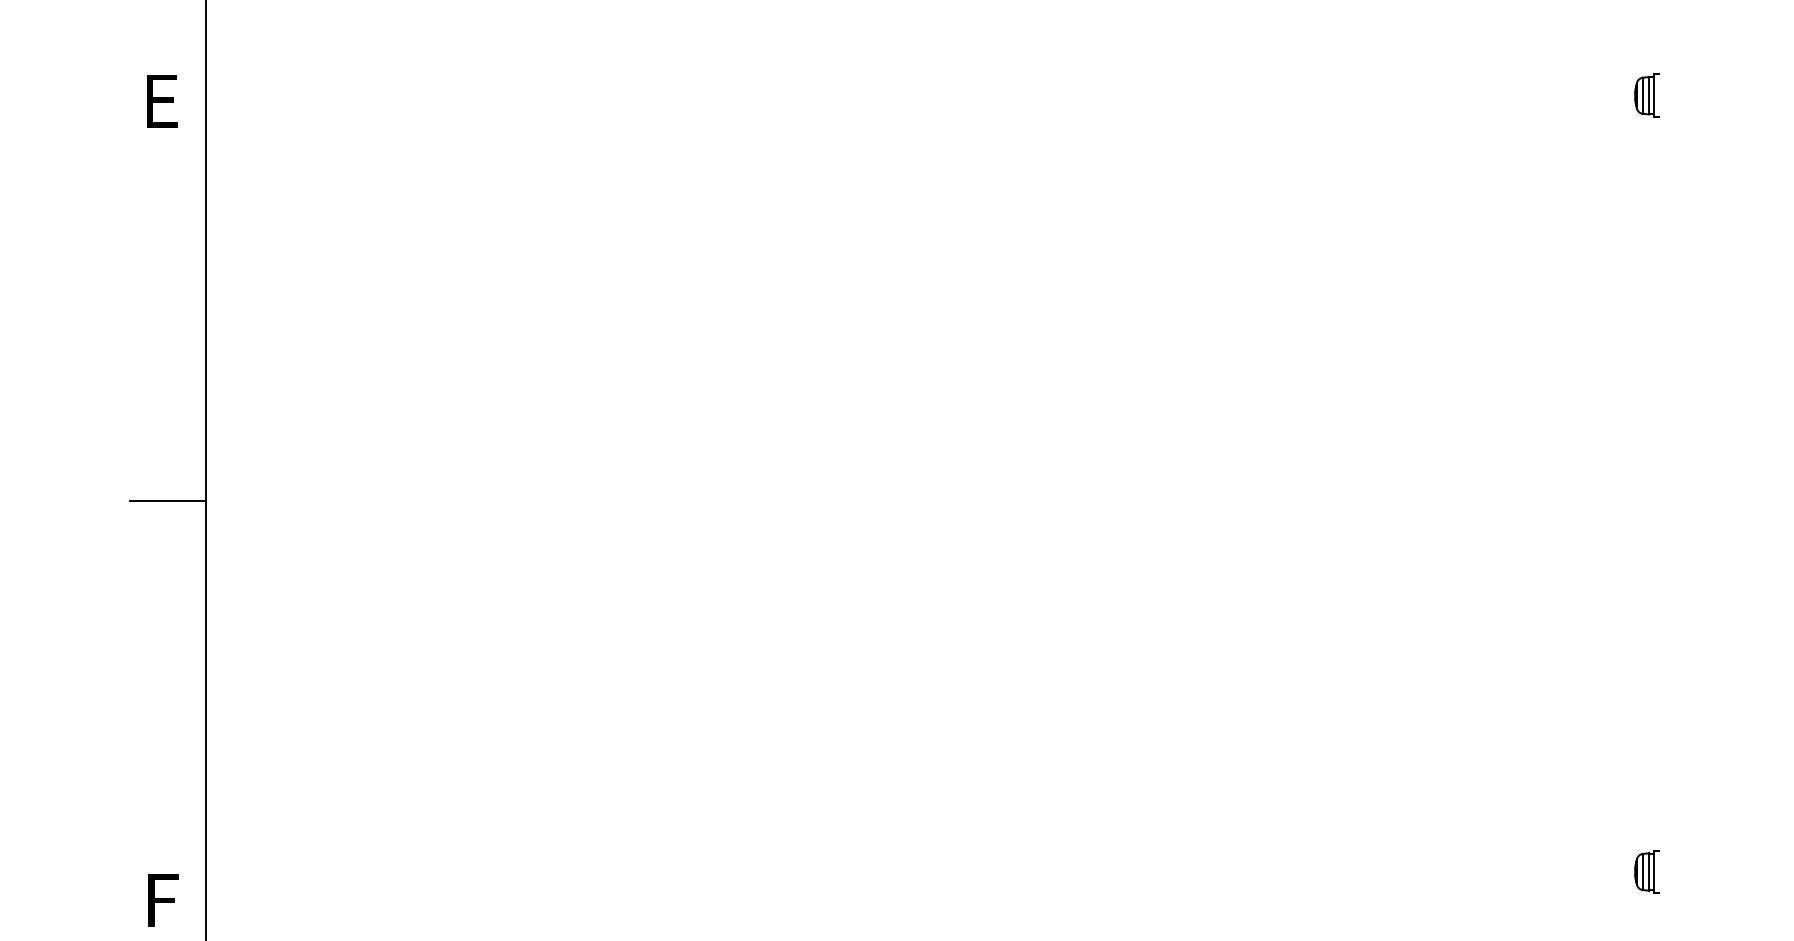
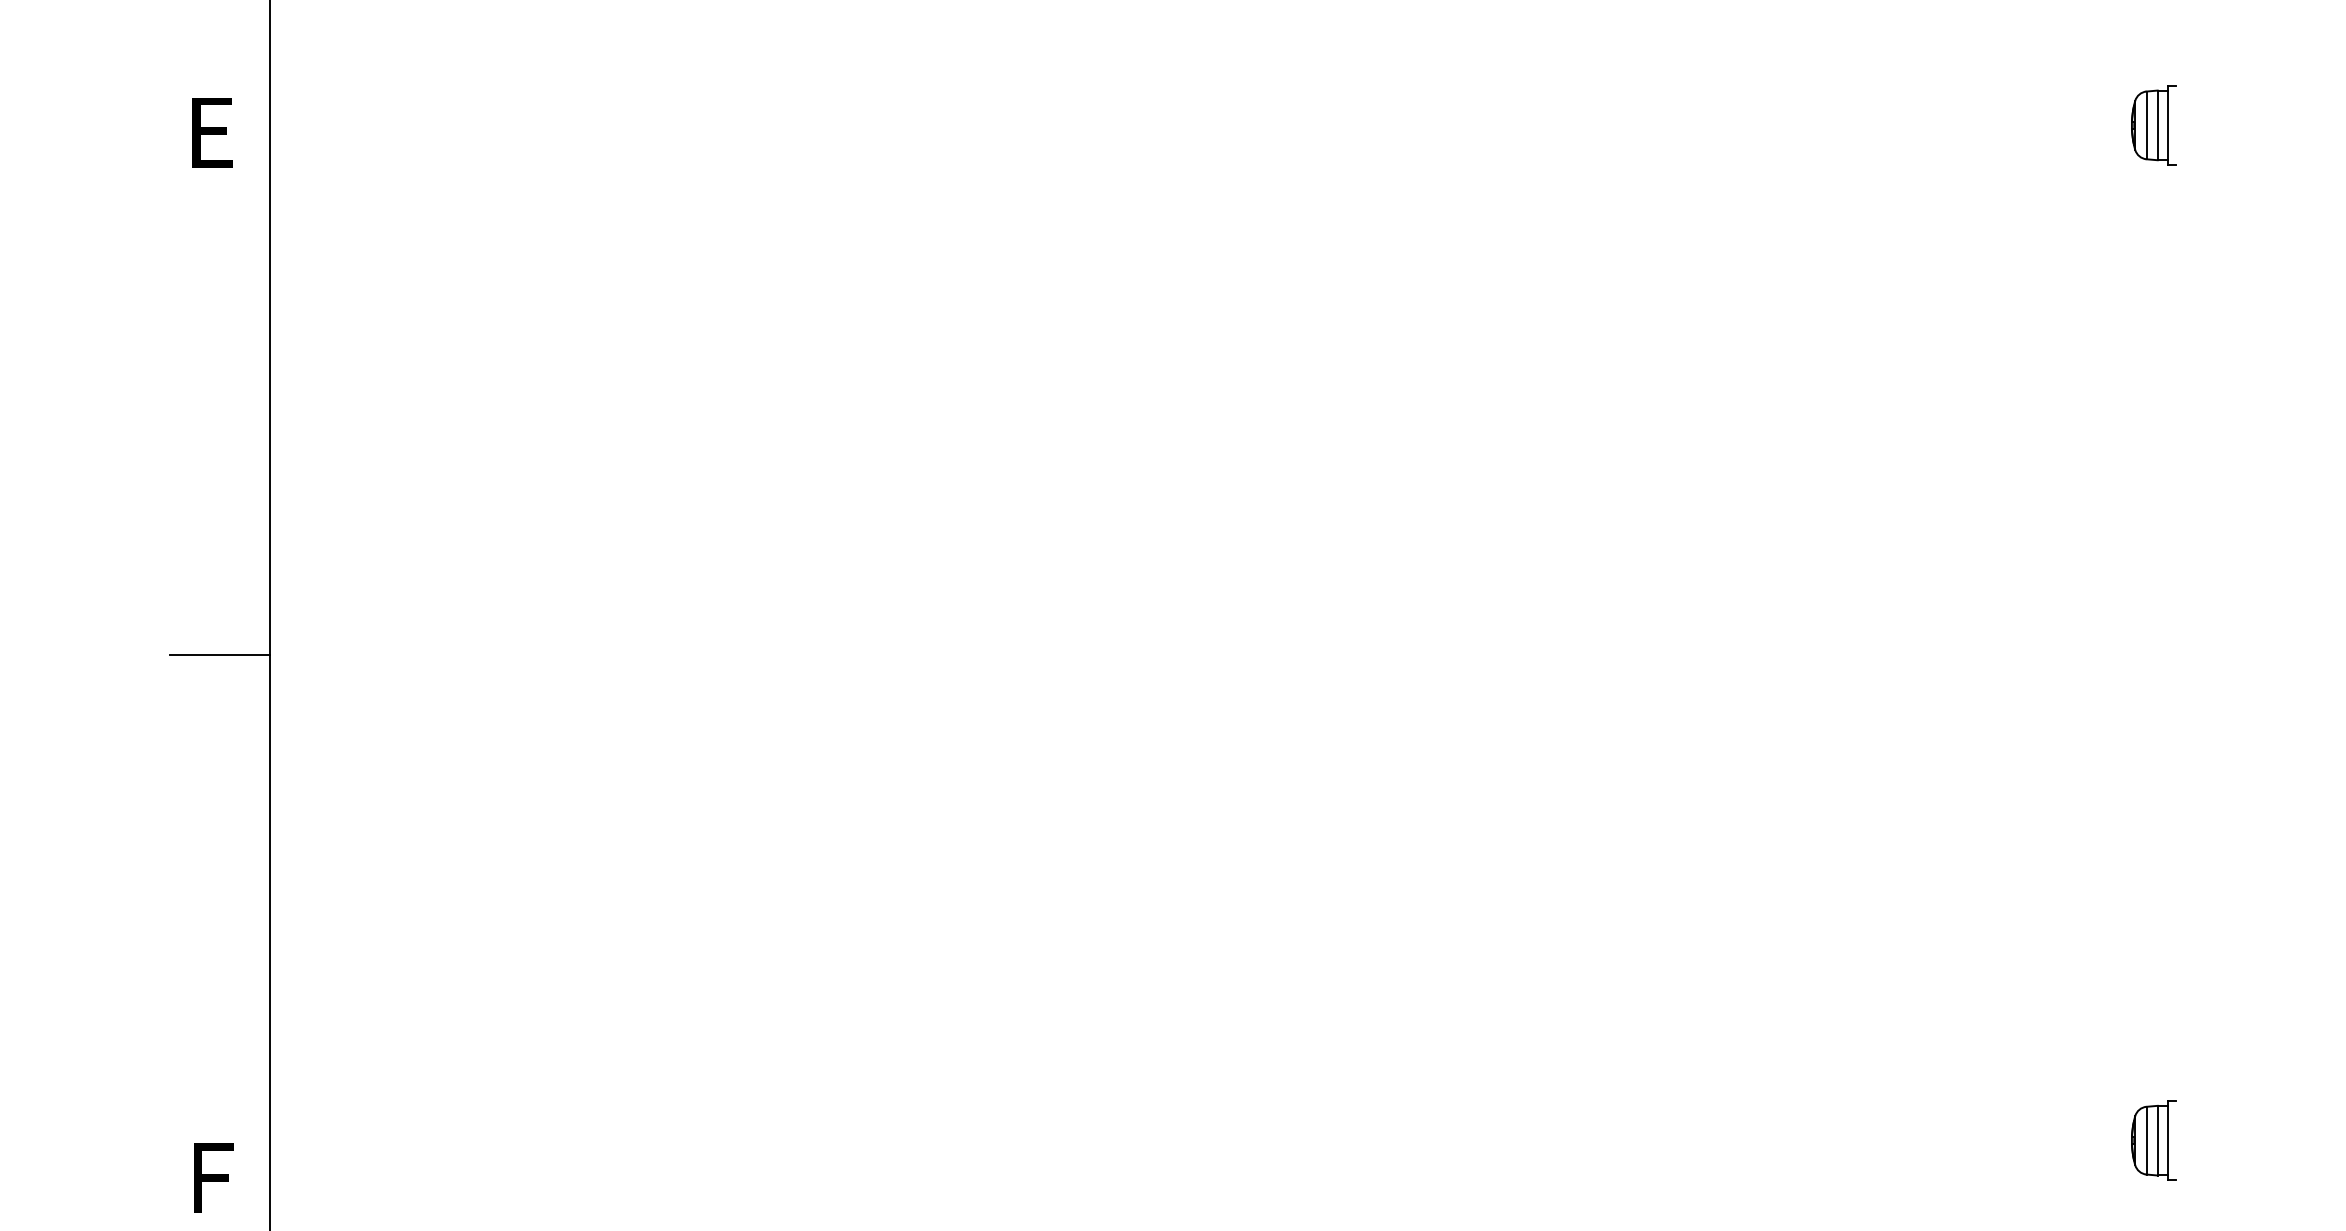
part: (1646, 95) -> (2153, 125), size x1.43
part: (1646, 871) -> (2153, 1140), size x1.43

